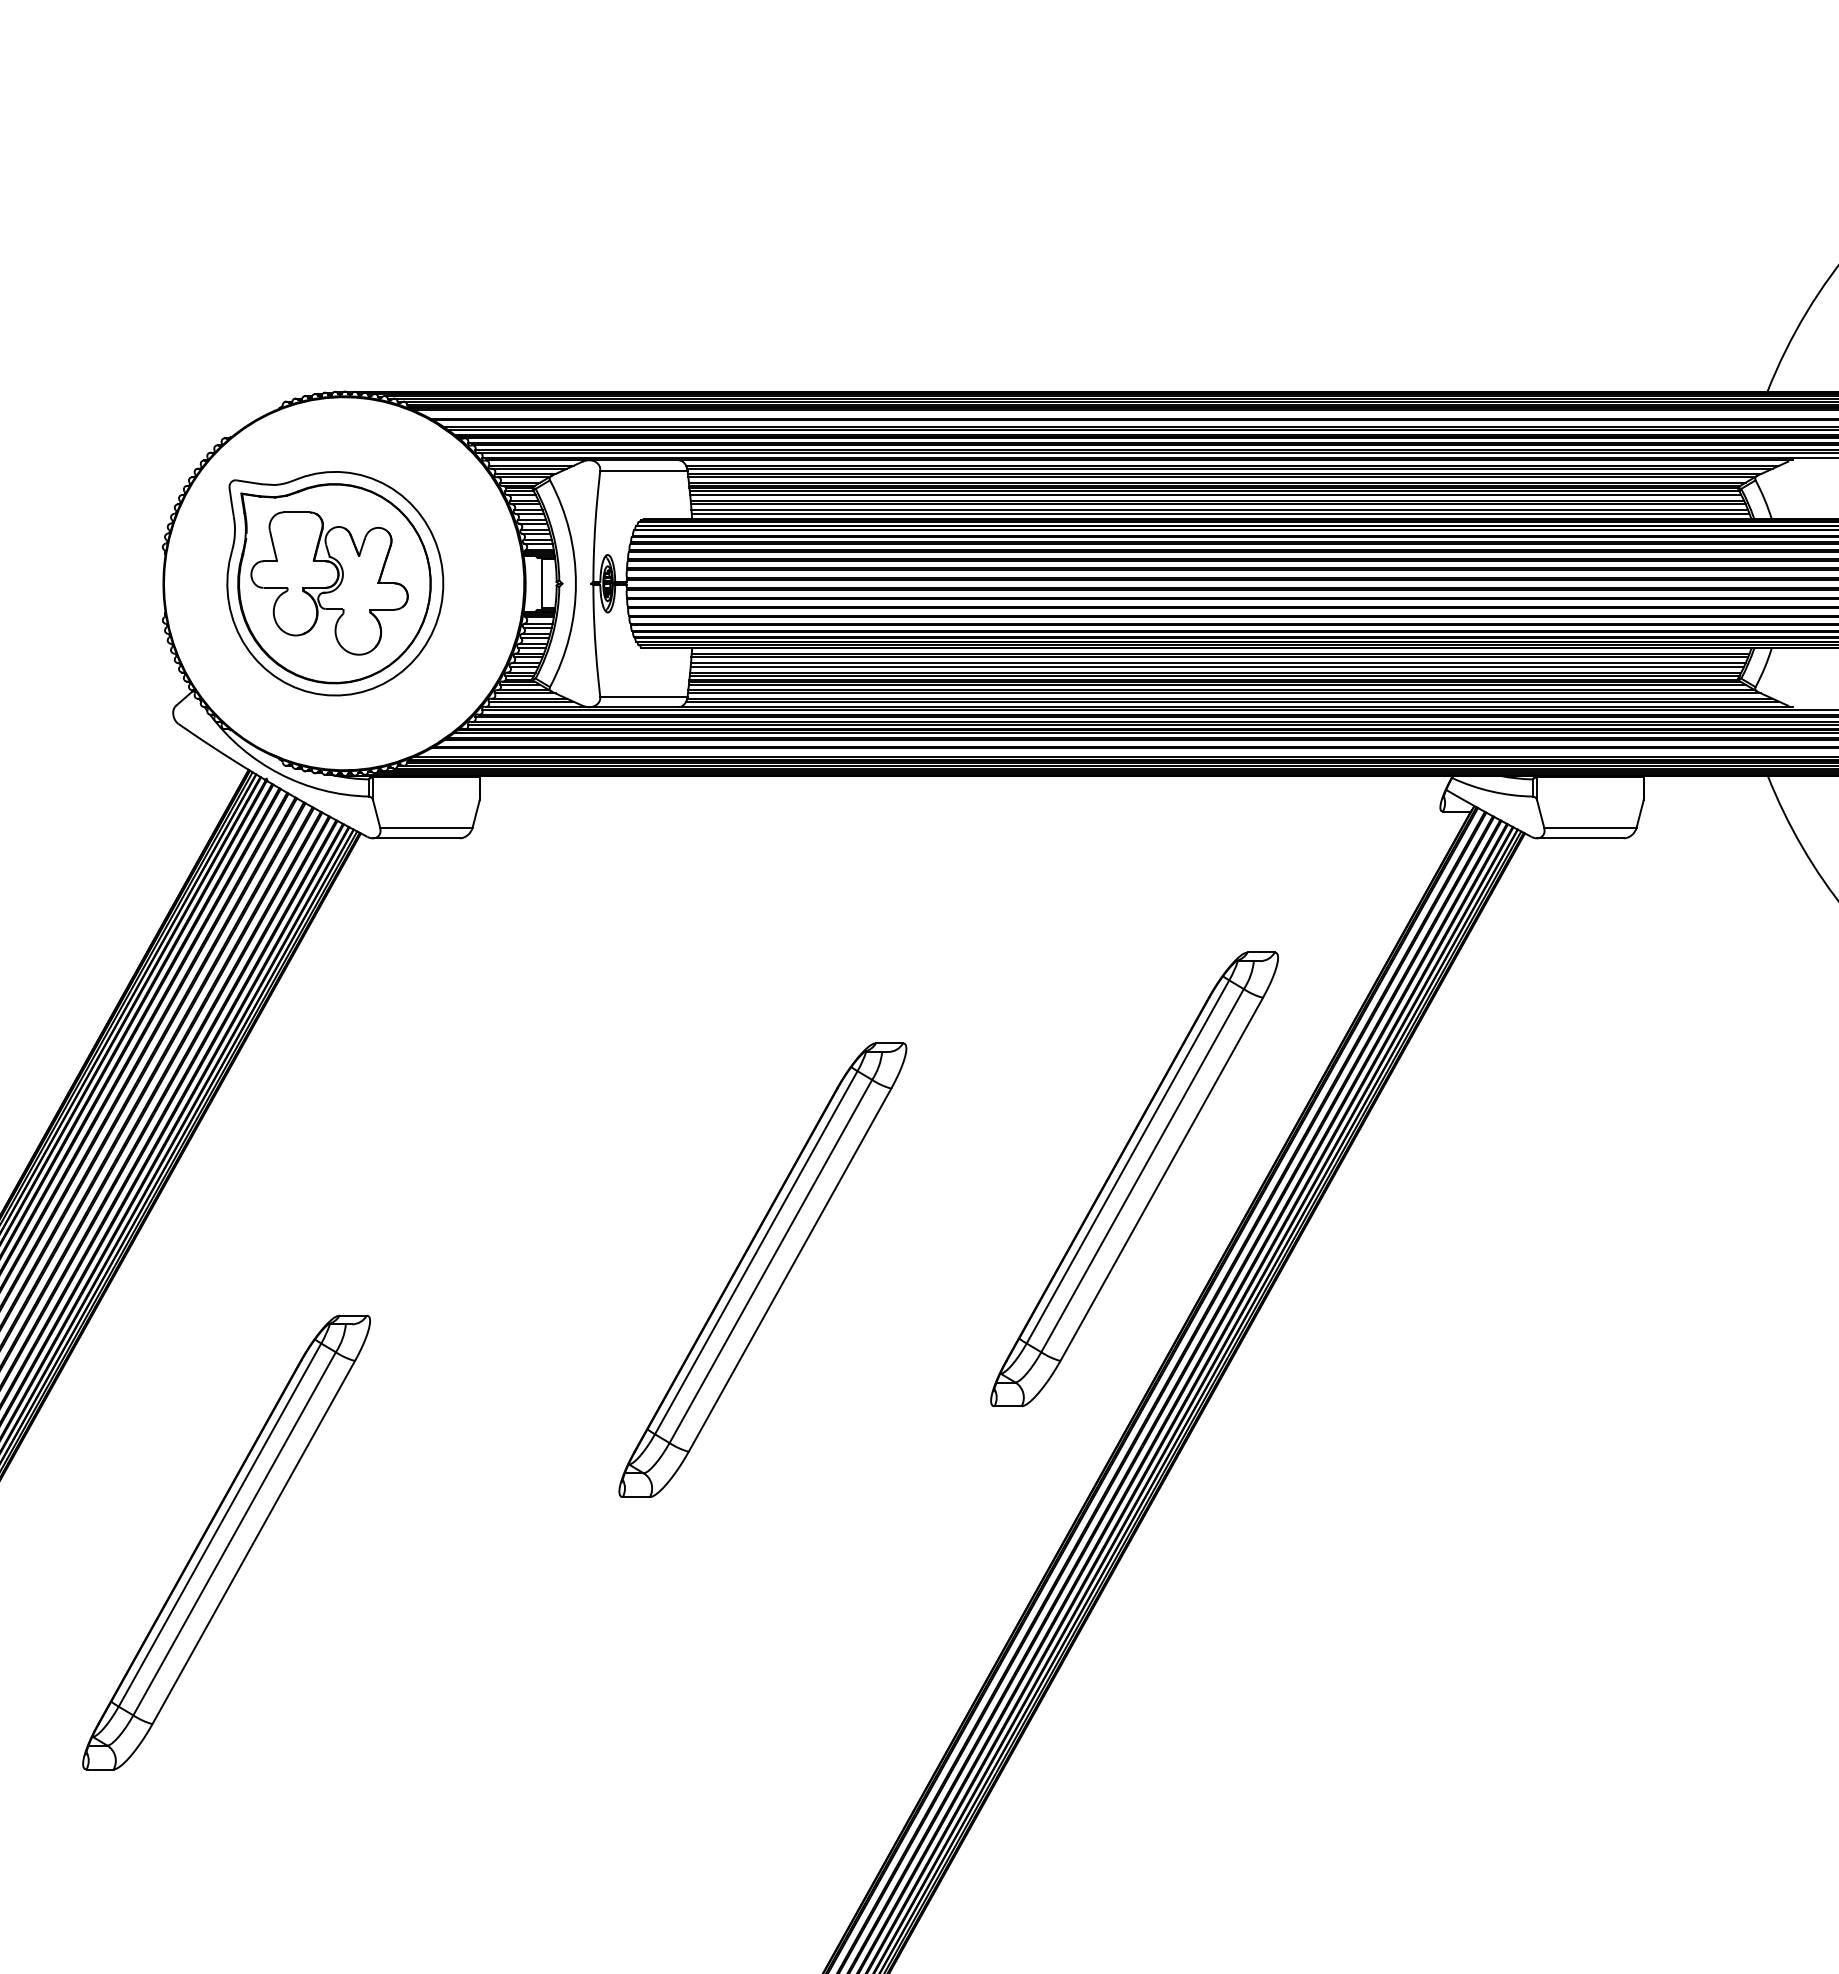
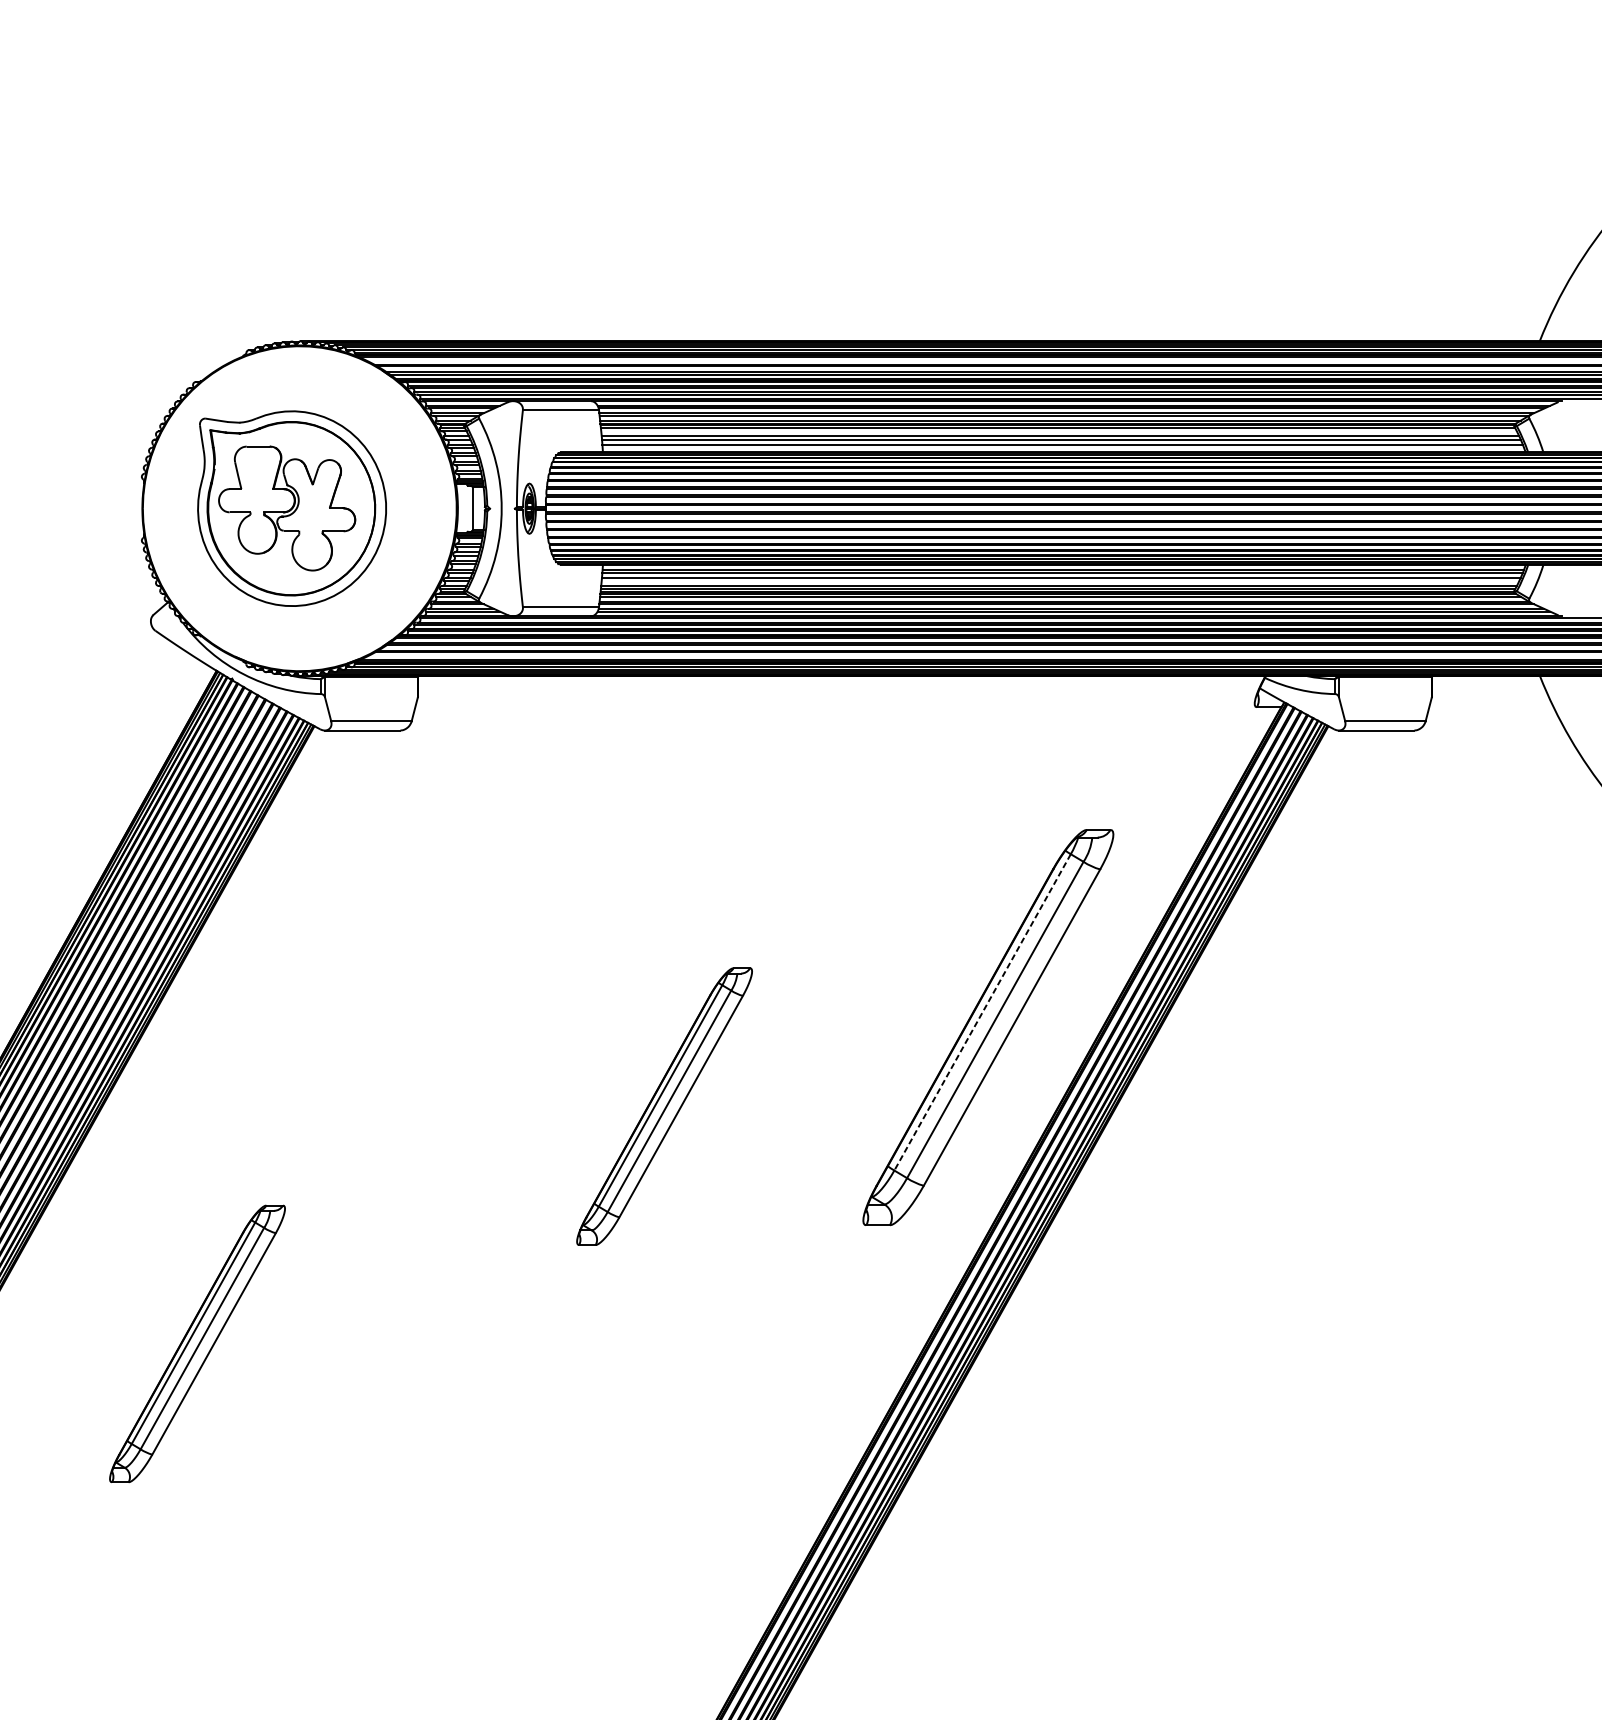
line: (1215, 494) -> (1058, 430), removed
line: (1220, 513) -> (1063, 447), removed
line: (1216, 666) -> (1059, 580), removed
line: (1127, 1161) -> (982, 1012), solid -> dashed
part: (762, 1269) -> (664, 1106), size x0.7
part: (226, 1542) -> (197, 1343), size x0.7

